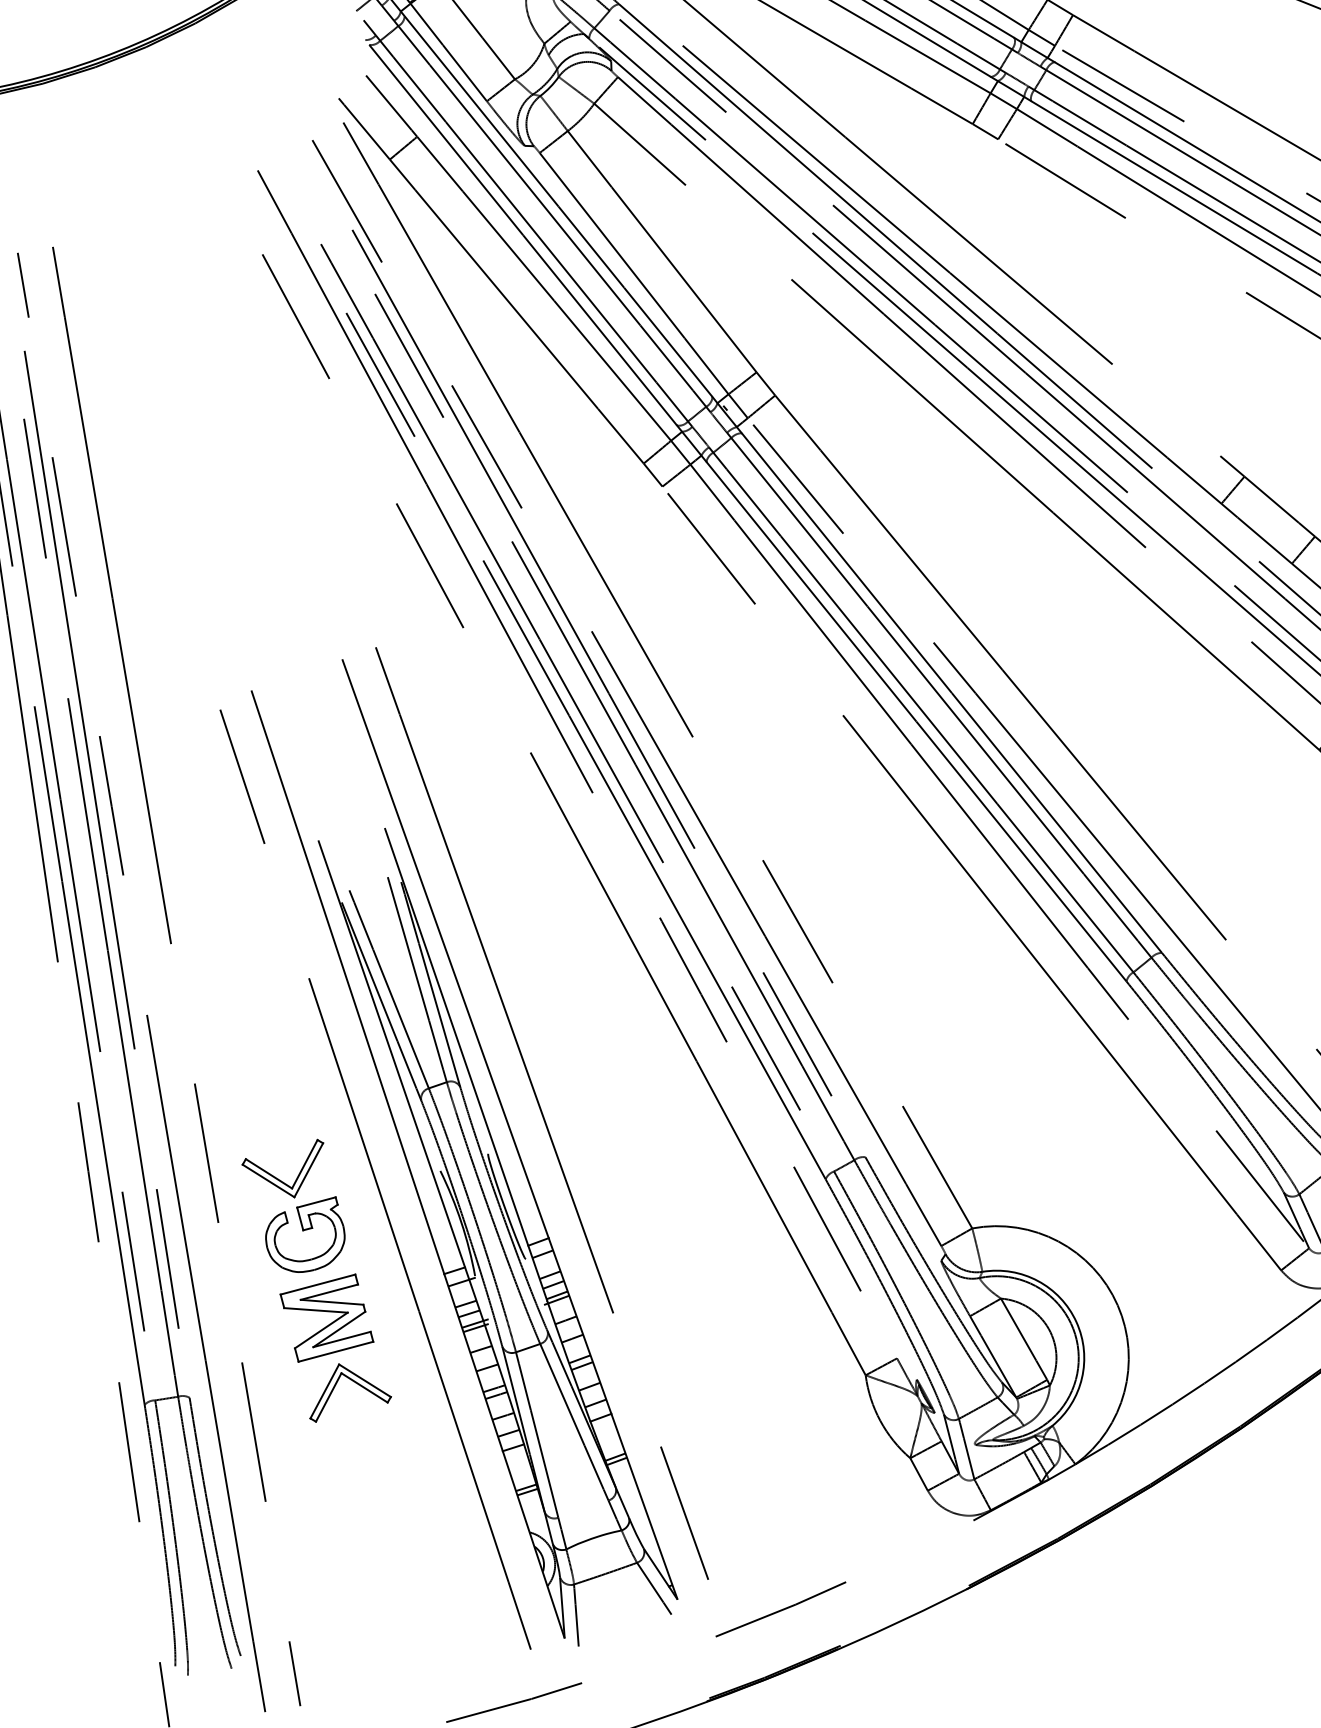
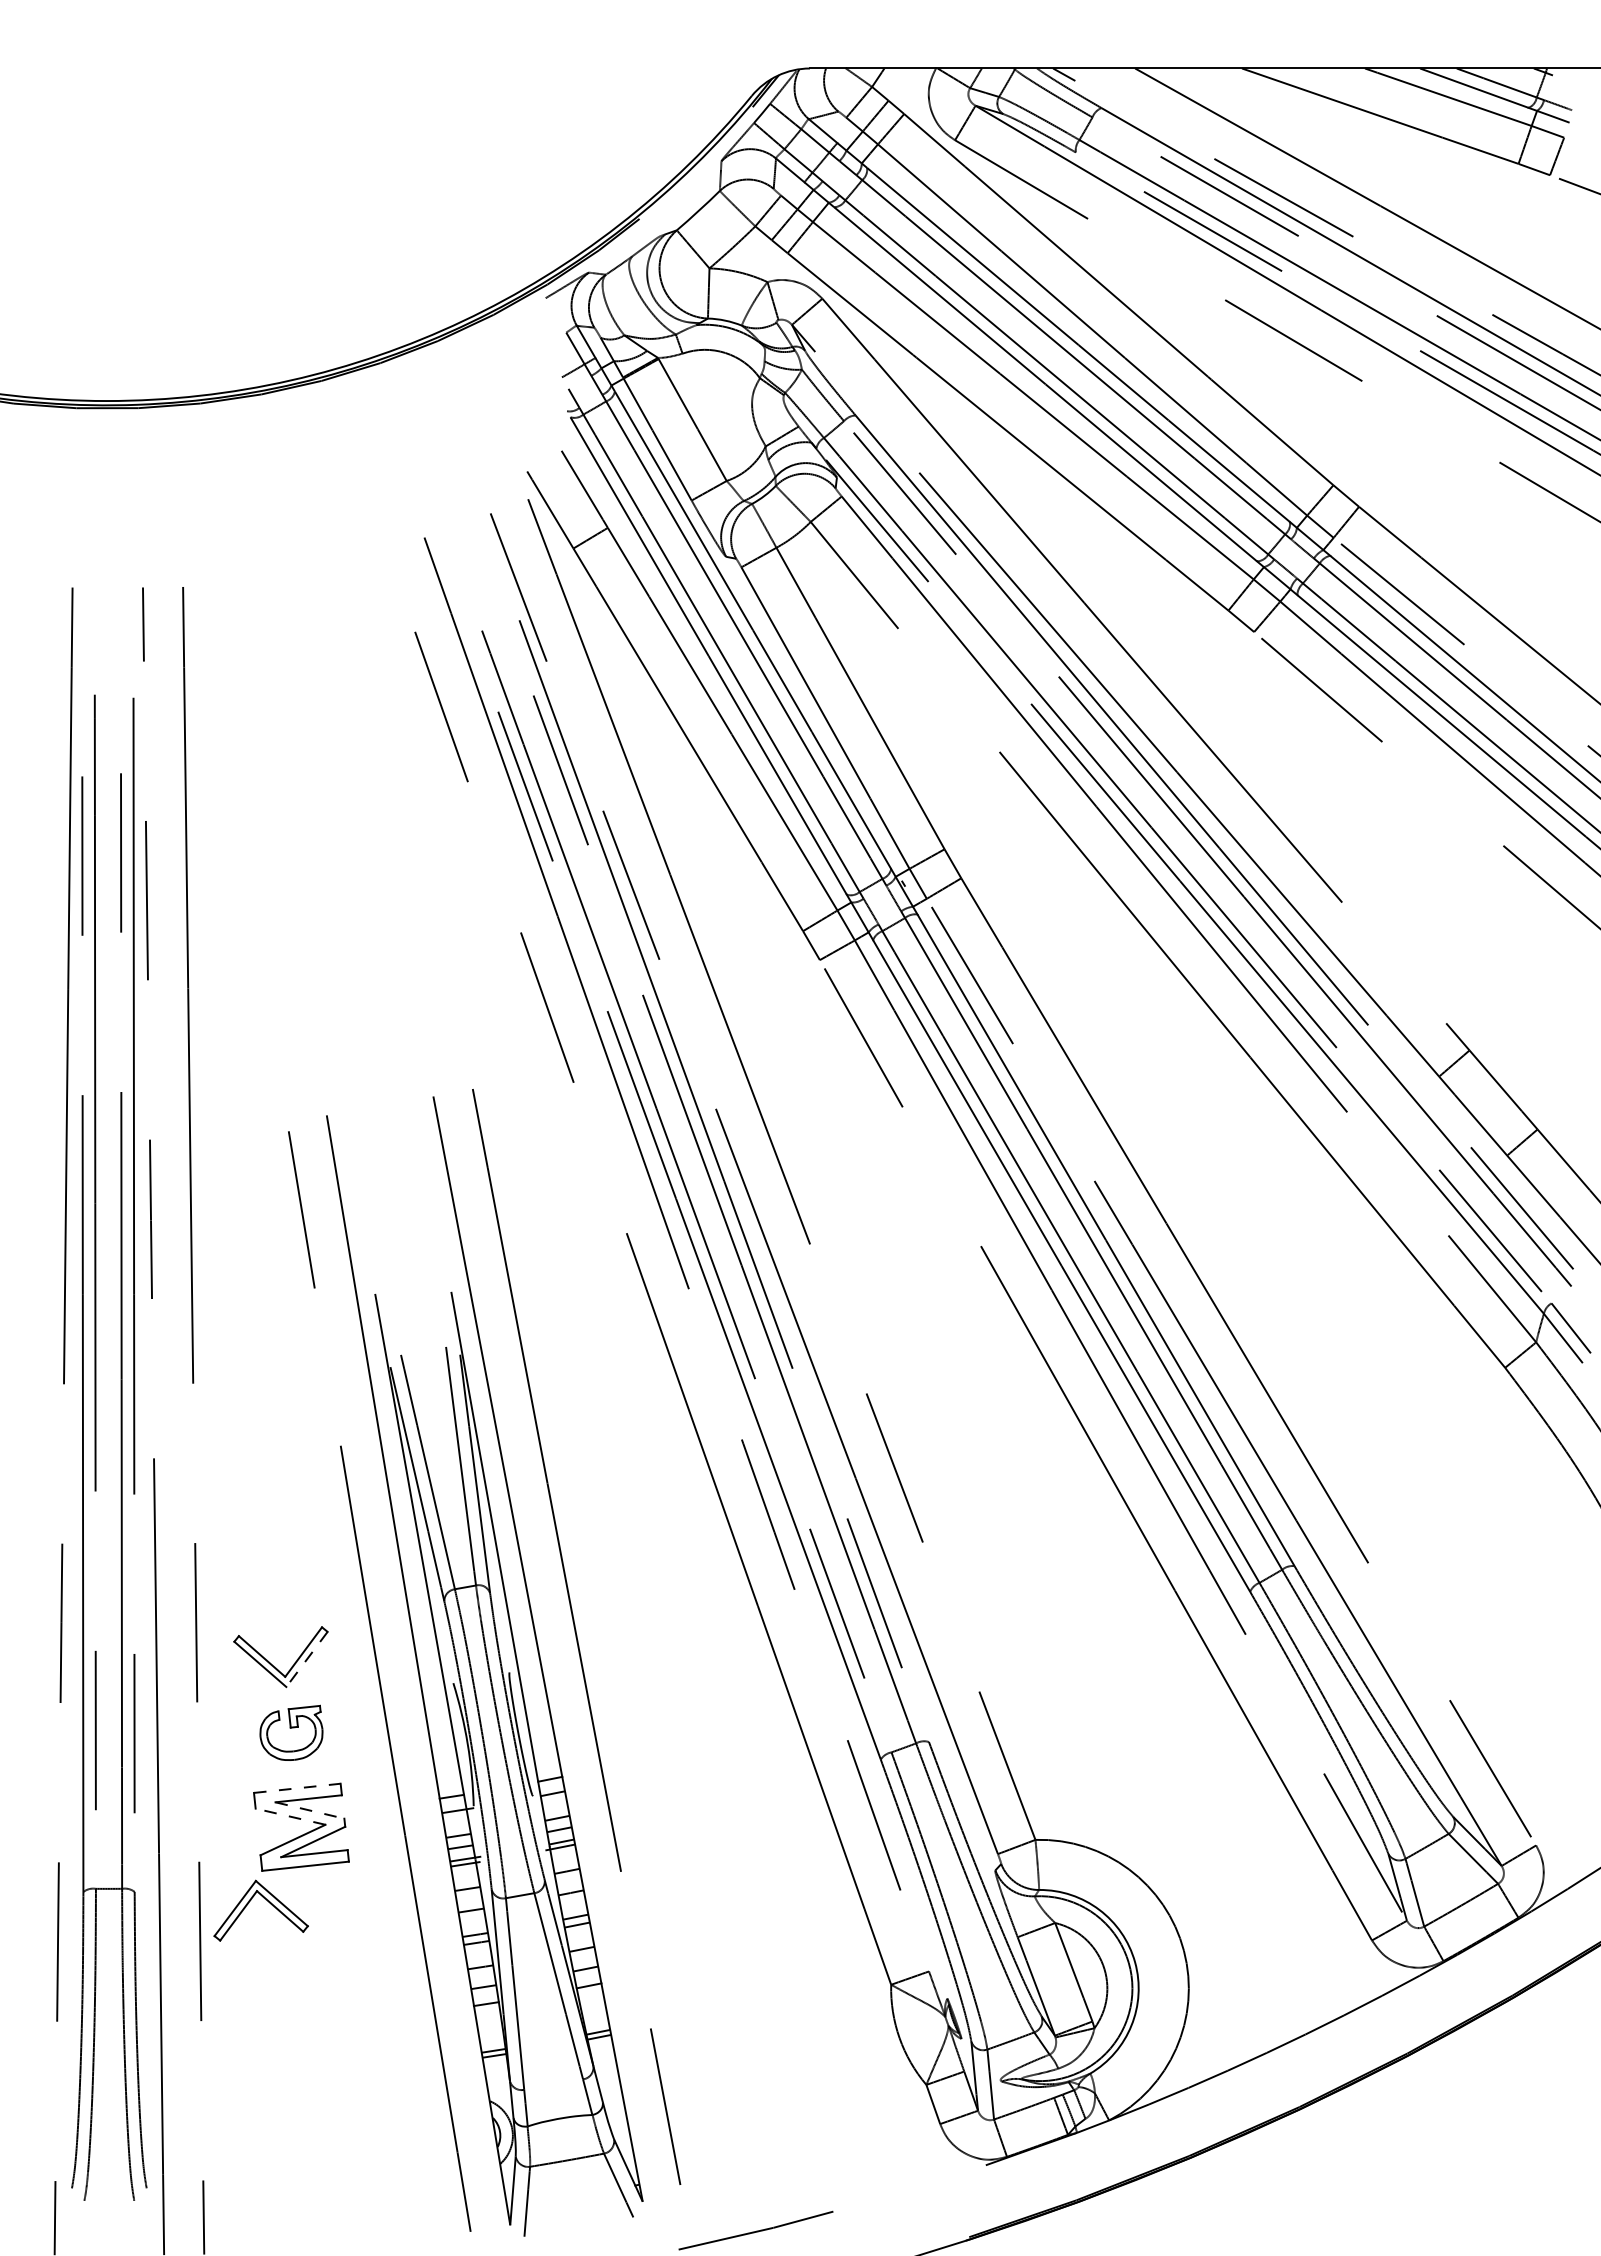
line: (308, 1170) -> (306, 1659), solid -> dashed
part: (305, 1236) -> (291, 1732), size x0.7
line: (318, 1284) -> (297, 1788), solid -> dashed
line: (332, 1302) -> (310, 1810), solid -> dashed
line: (315, 1310) -> (290, 1816), solid -> dashed
part: (353, 1381) -> (268, 1902), moved

